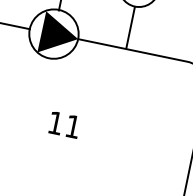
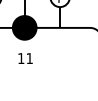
fill: (53, 33) -> (24, 27), added
text: (64, 124) -> (25, 58), moved

